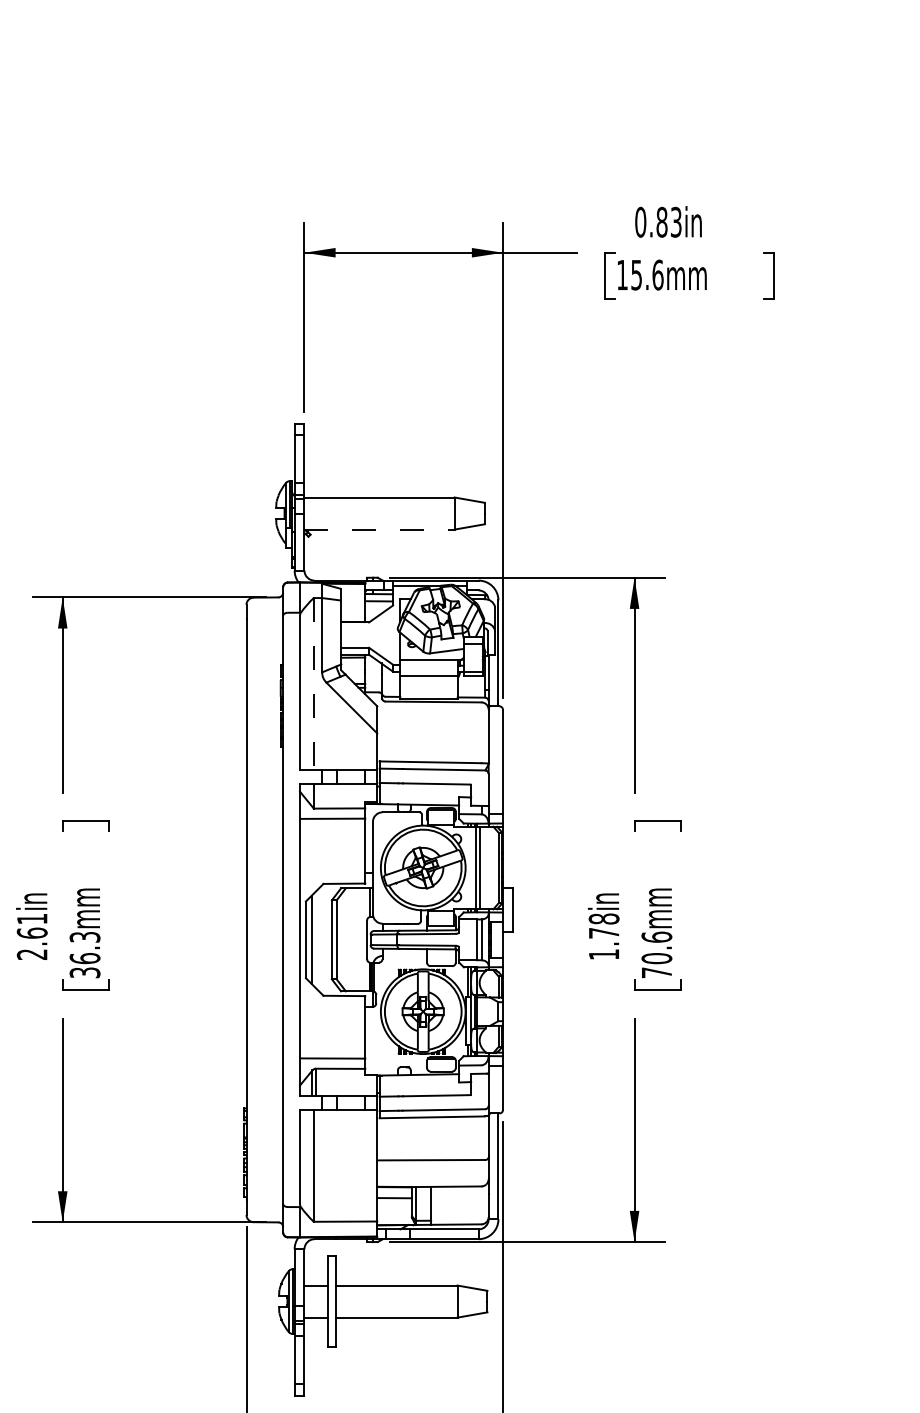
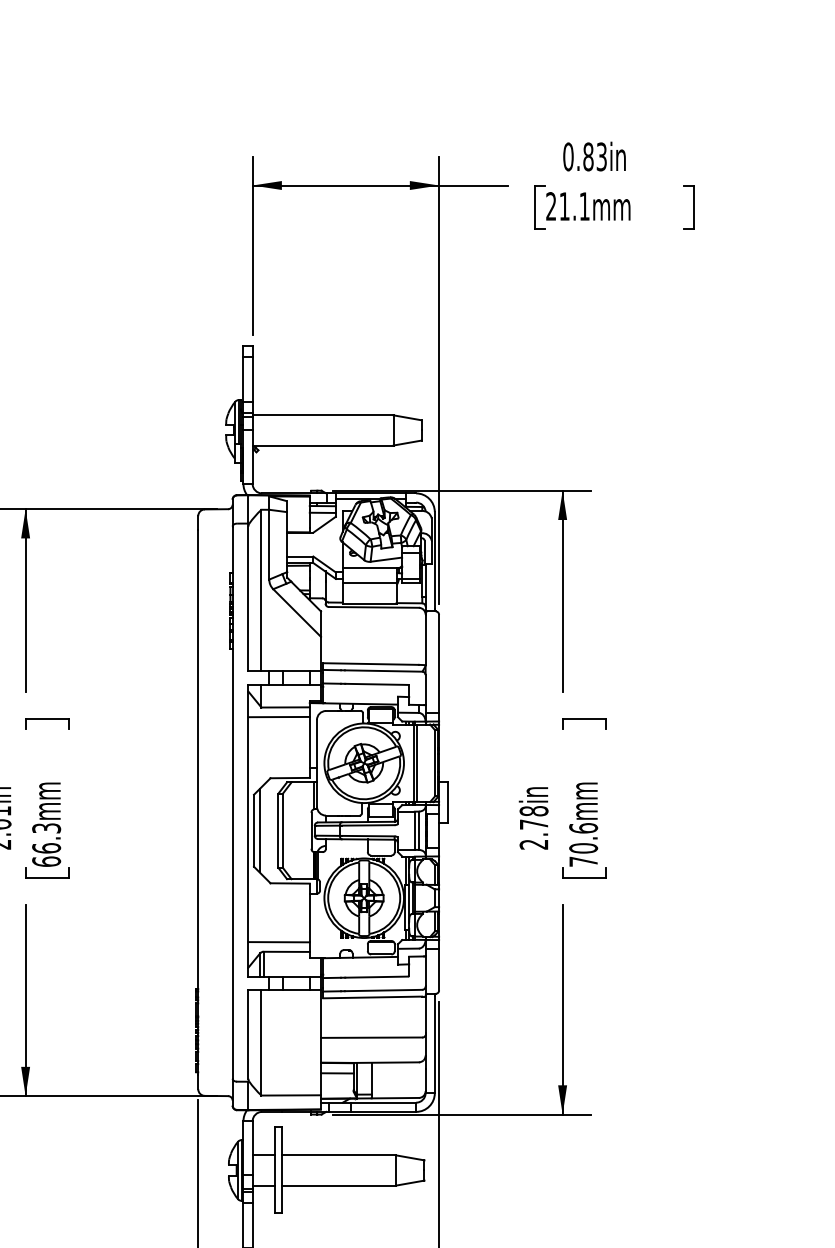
text: (640, 274) -> (568, 205), 15.6mm -> 21.1mm
line: (380, 529) -> (324, 445), dashed -> solid
line: (313, 683) -> (261, 590), dashed -> solid
text: (603, 954) -> (533, 844), 1.78in -> 2.78in
text: (84, 972) -> (46, 861), 36.3mm -> 66.3mm

